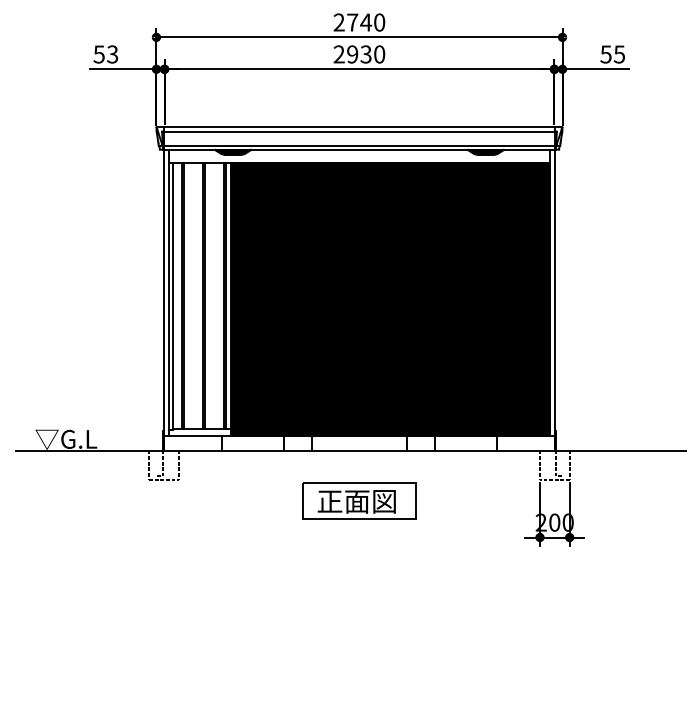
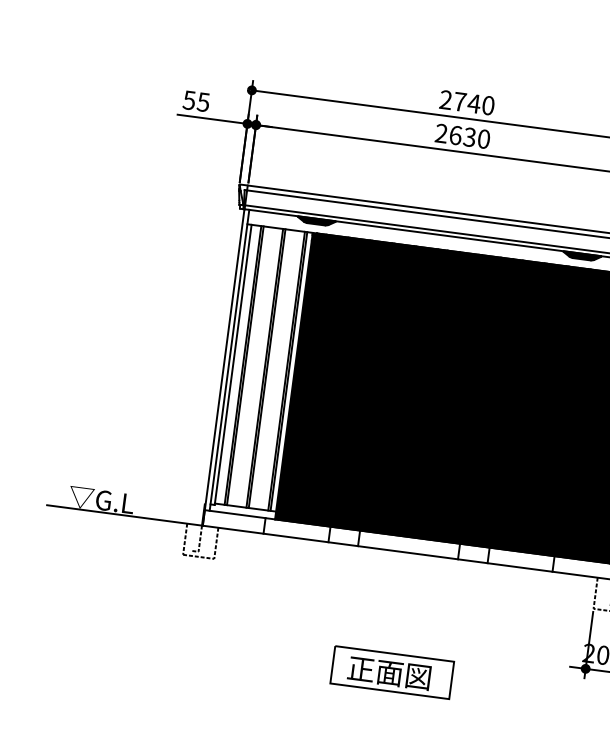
text: (112, 53) -> (203, 101), 53 -> 55
text: (352, 54) -> (455, 135), 2930 -> 2630
part: (359, 500) -> (392, 672), moved

